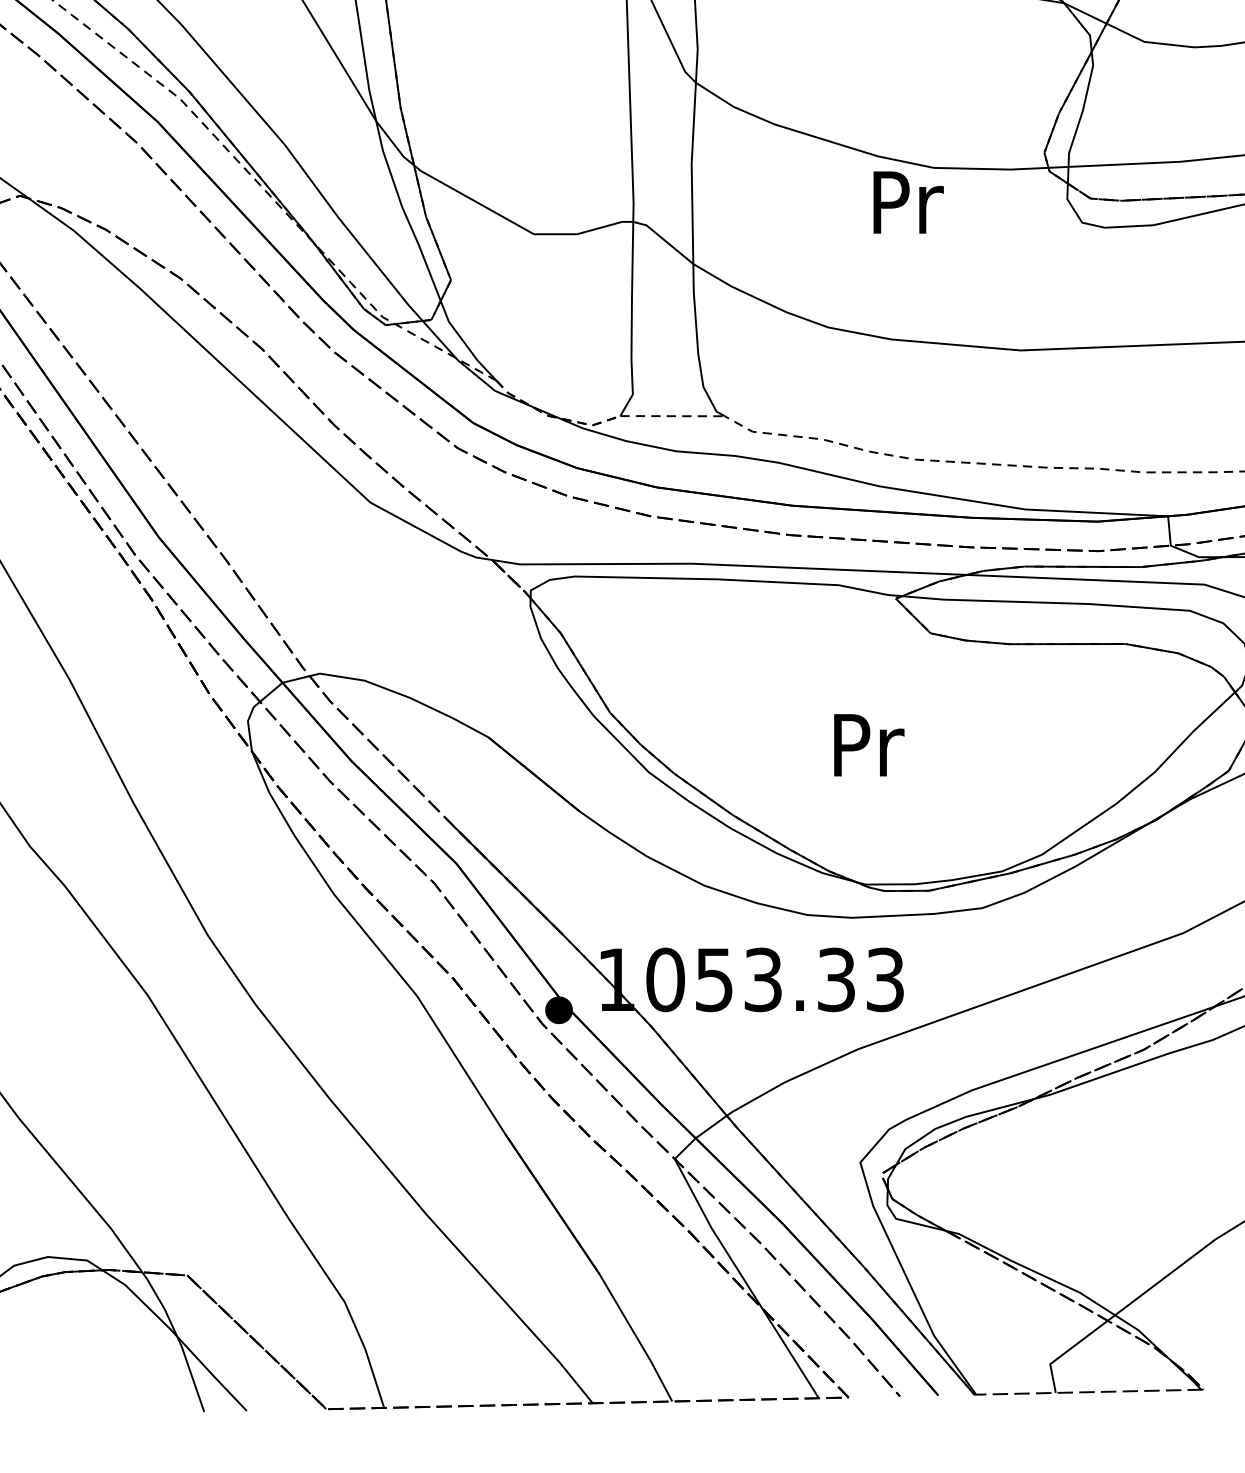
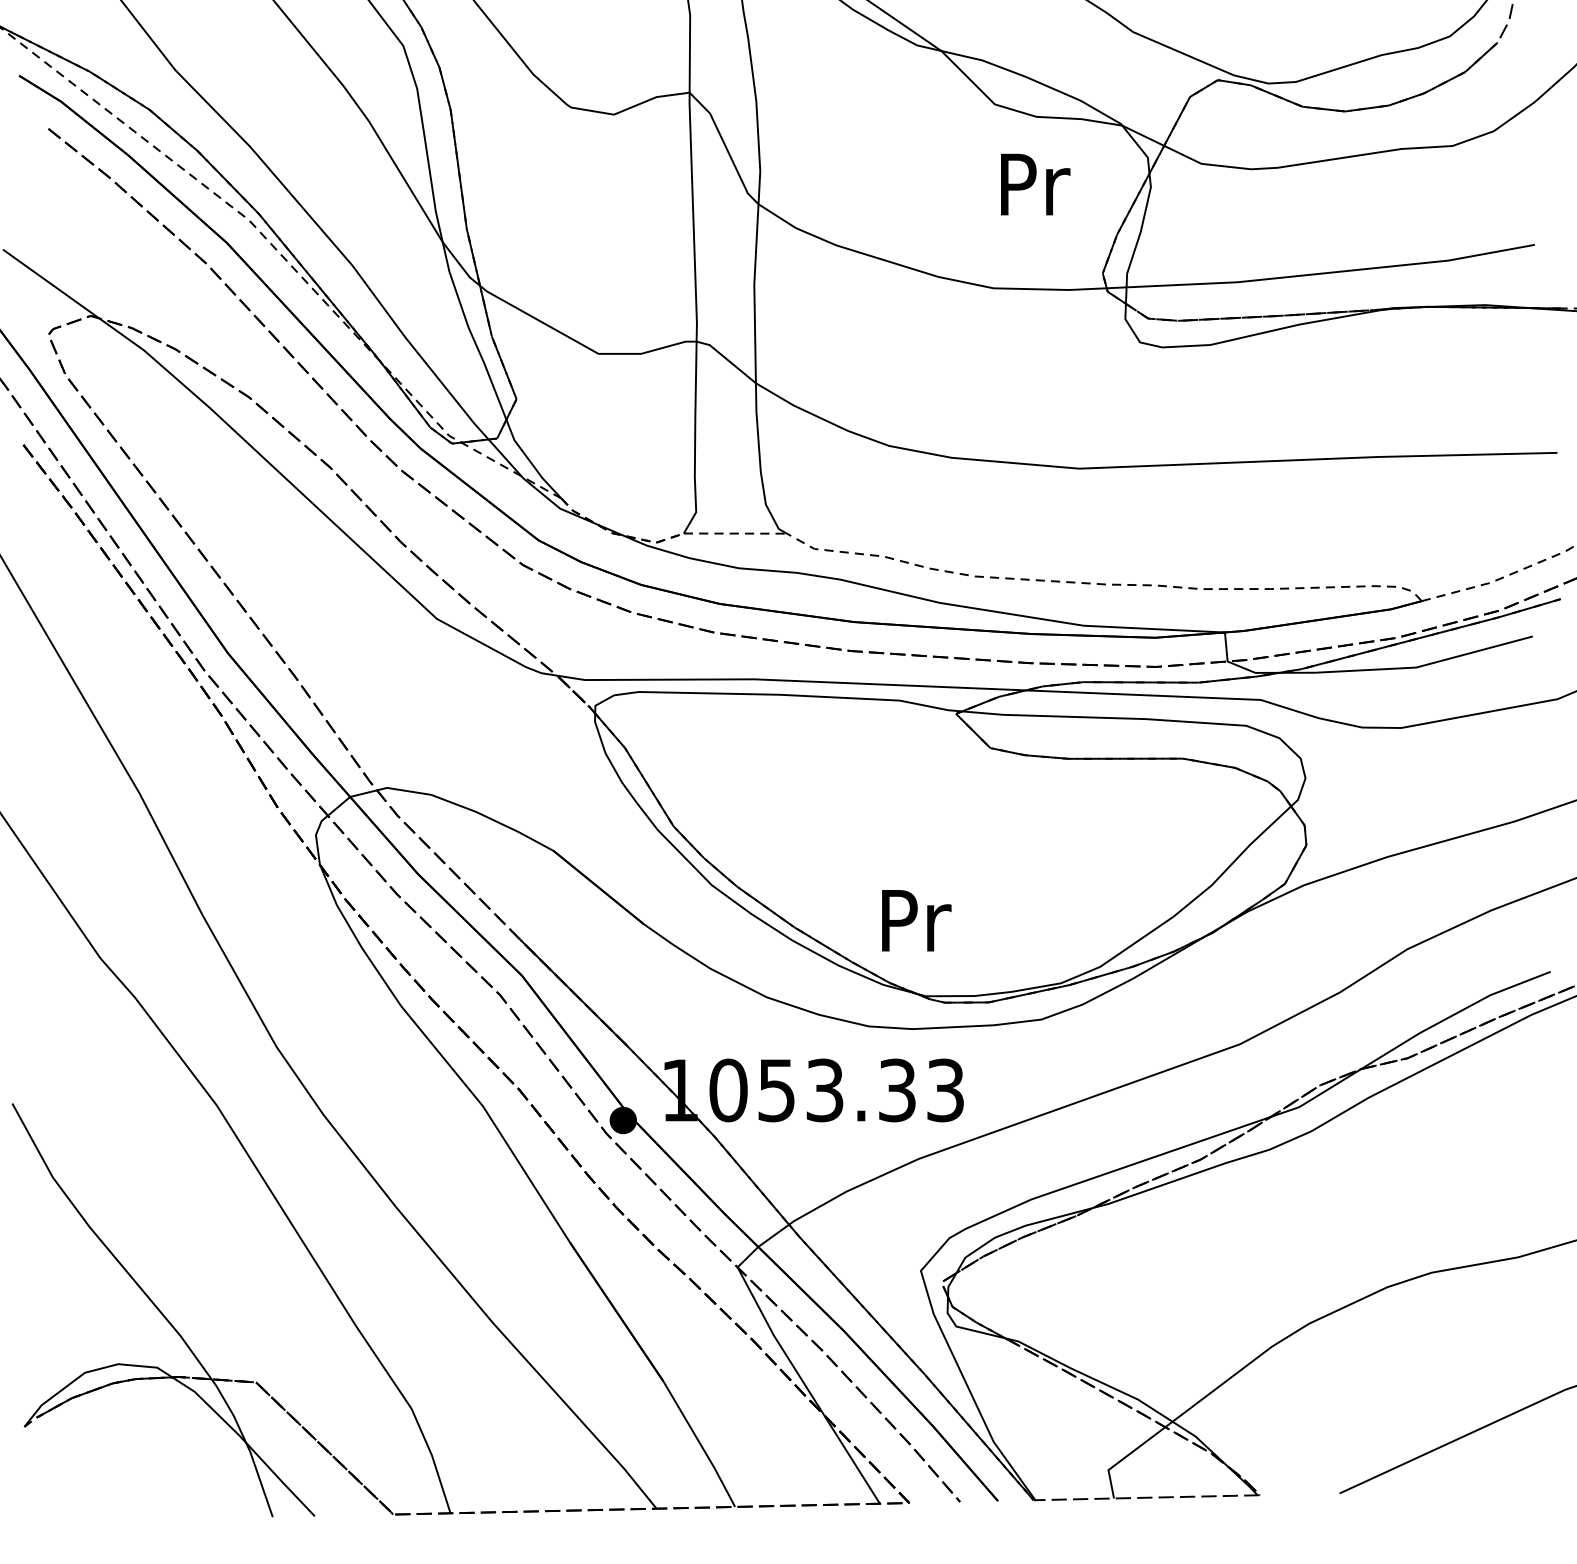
text: (908, 202) -> (1035, 184), moved
text: (869, 745) -> (916, 920), moved

